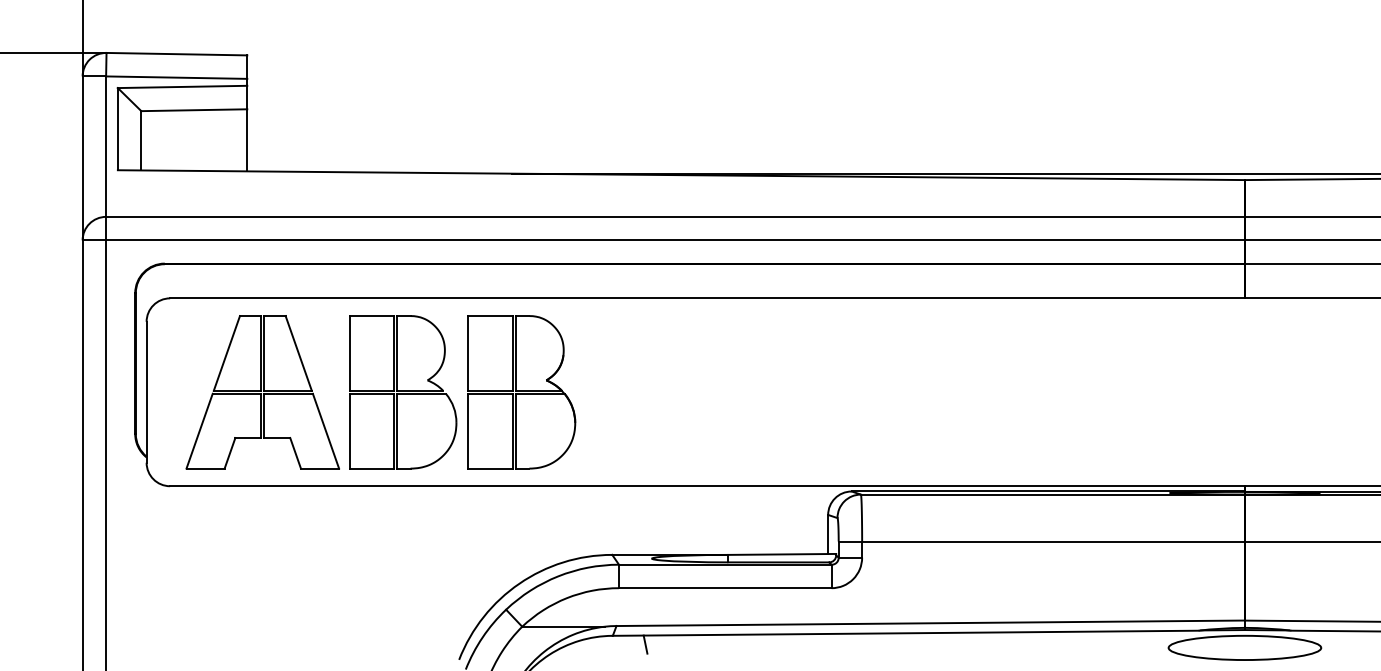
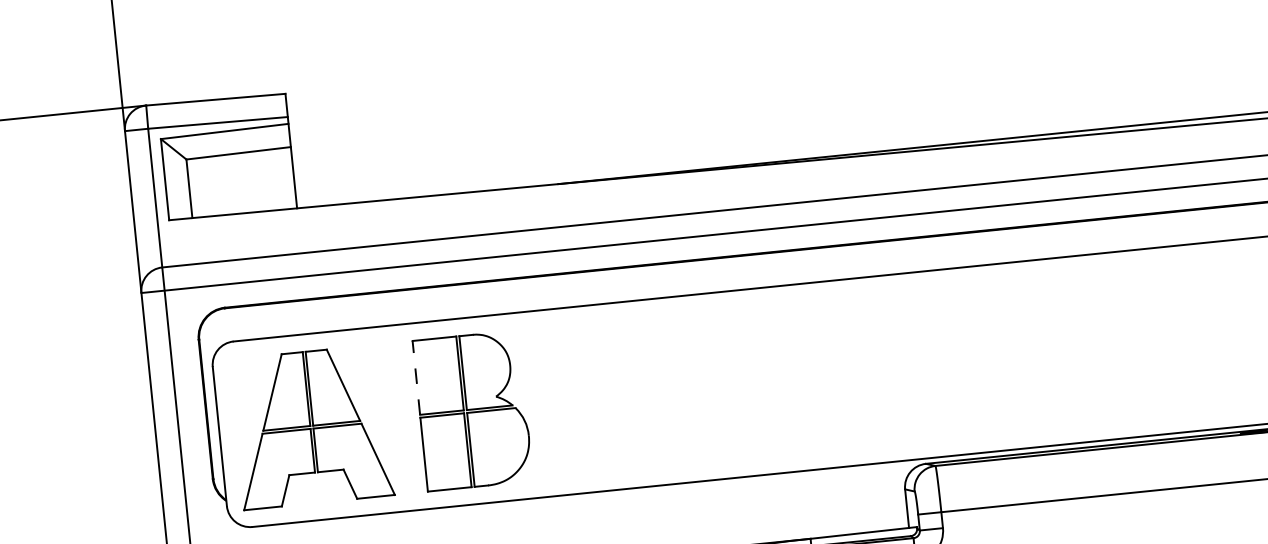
line: (349, 352) -> (416, 376), solid -> dashed
part: (262, 392) -> (311, 427), moved
part: (521, 392) -> (590, 399), removed

